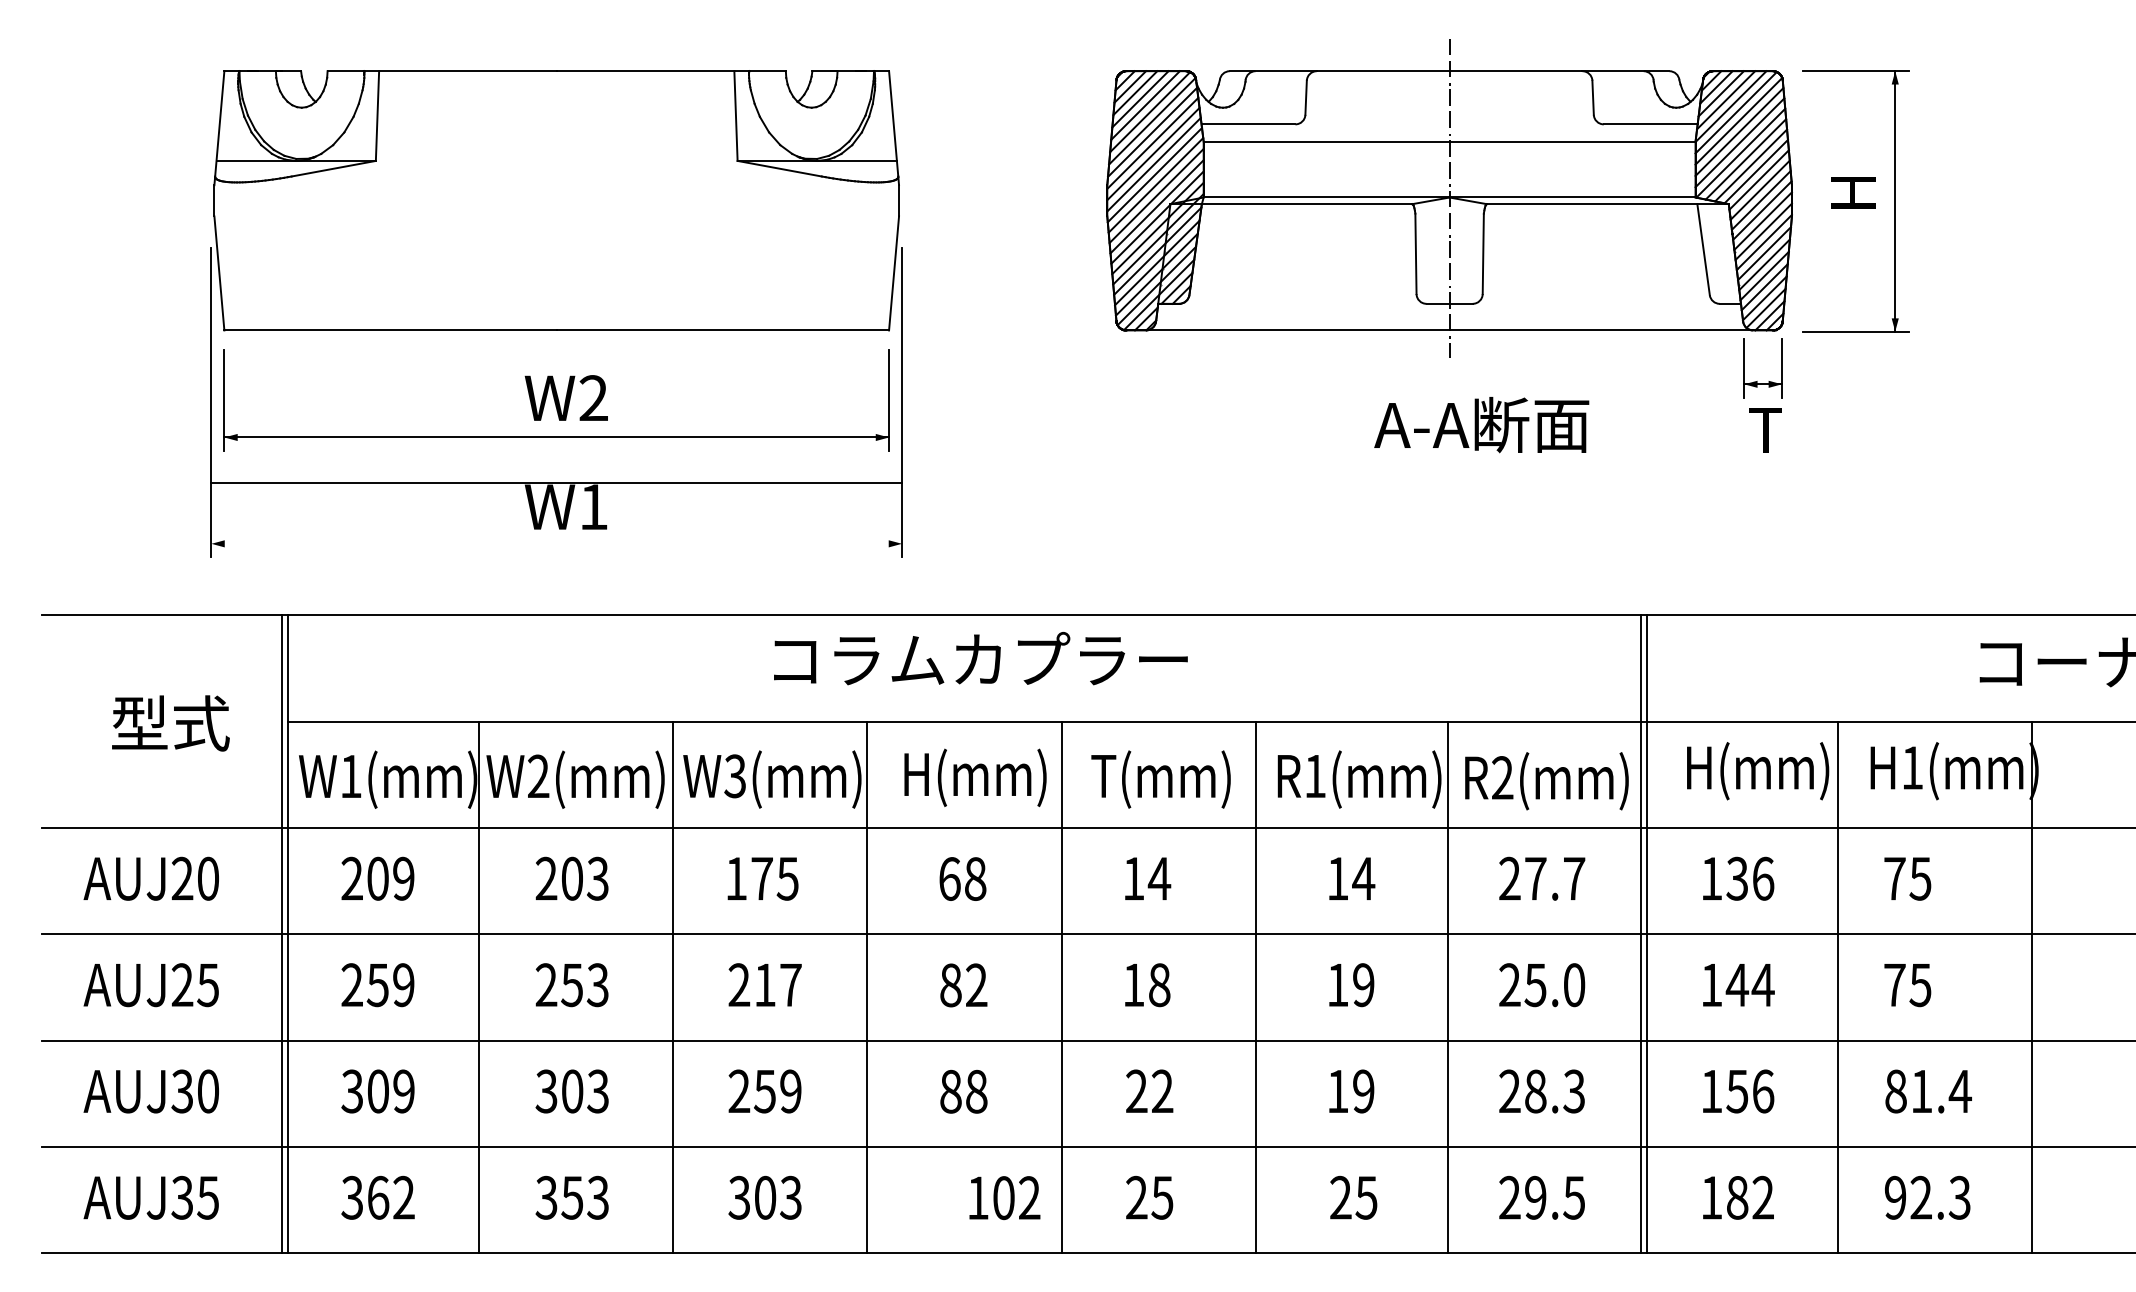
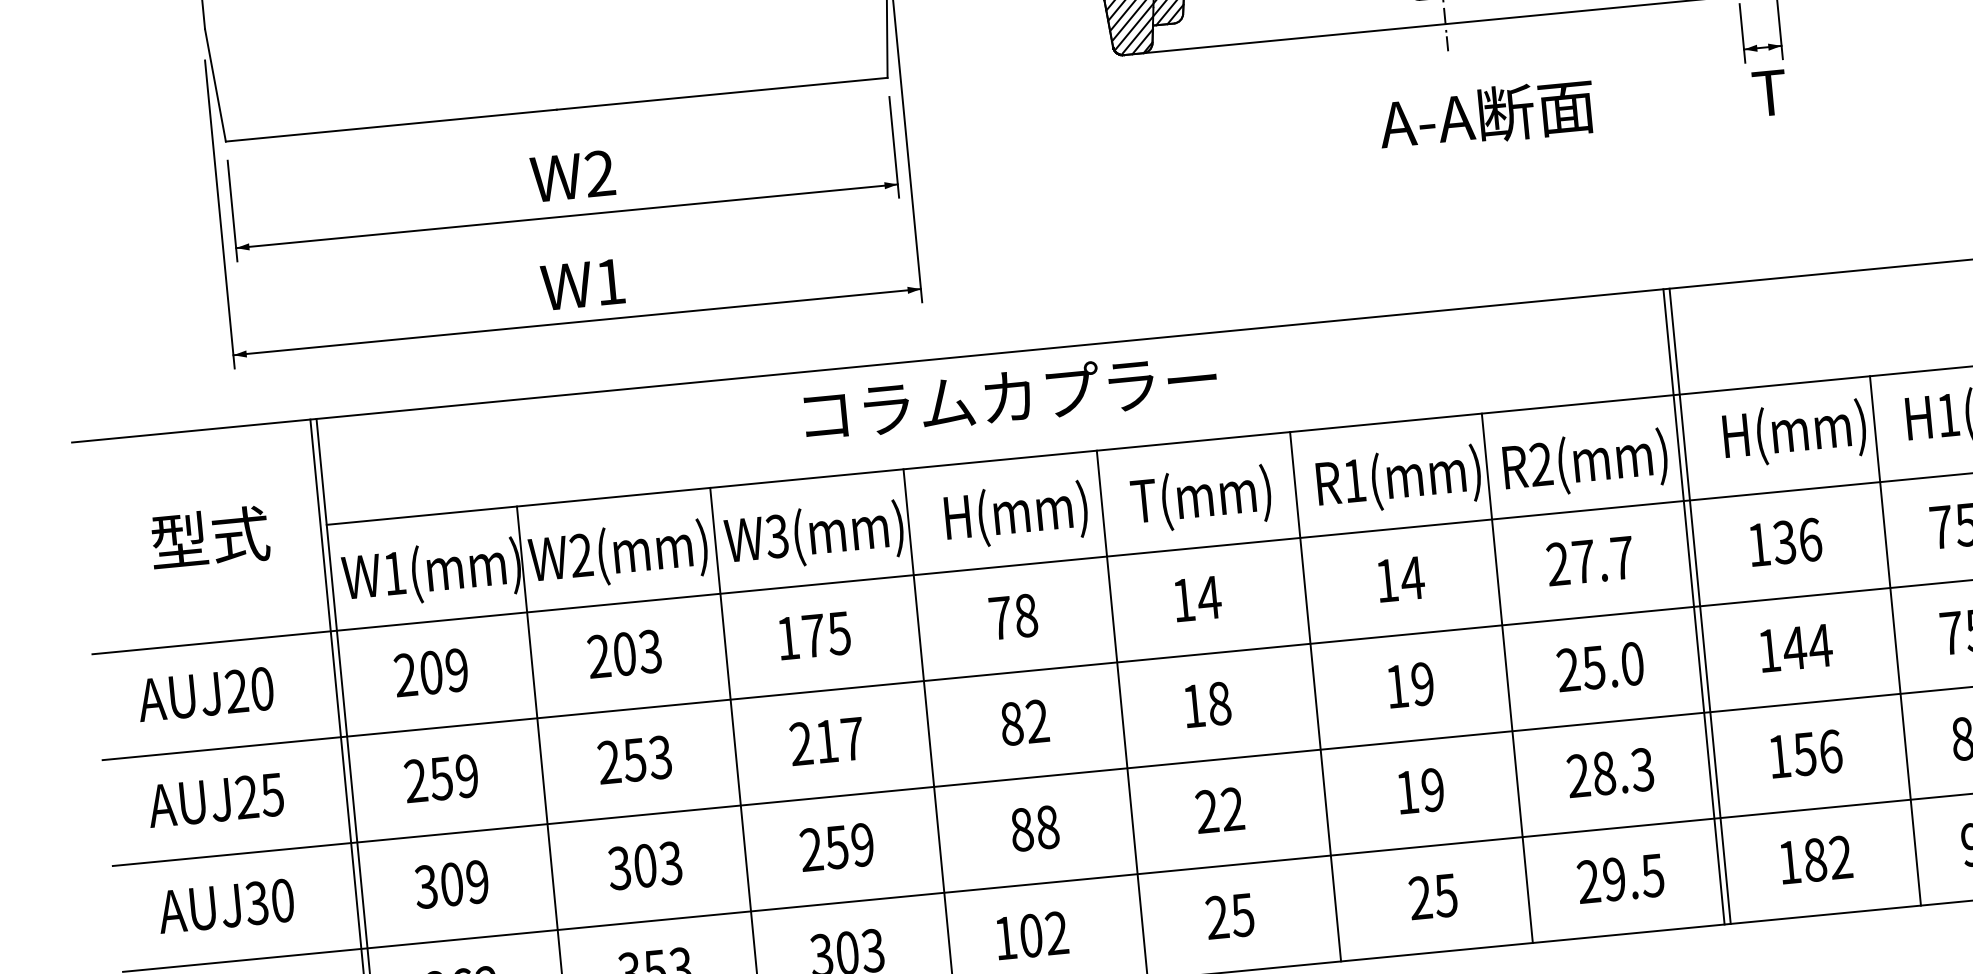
line: (556, 482) -> (576, 321), moved
text: (949, 878) -> (1000, 617), 68 -> 78
text: (1004, 1198) -> (1031, 936), moved

